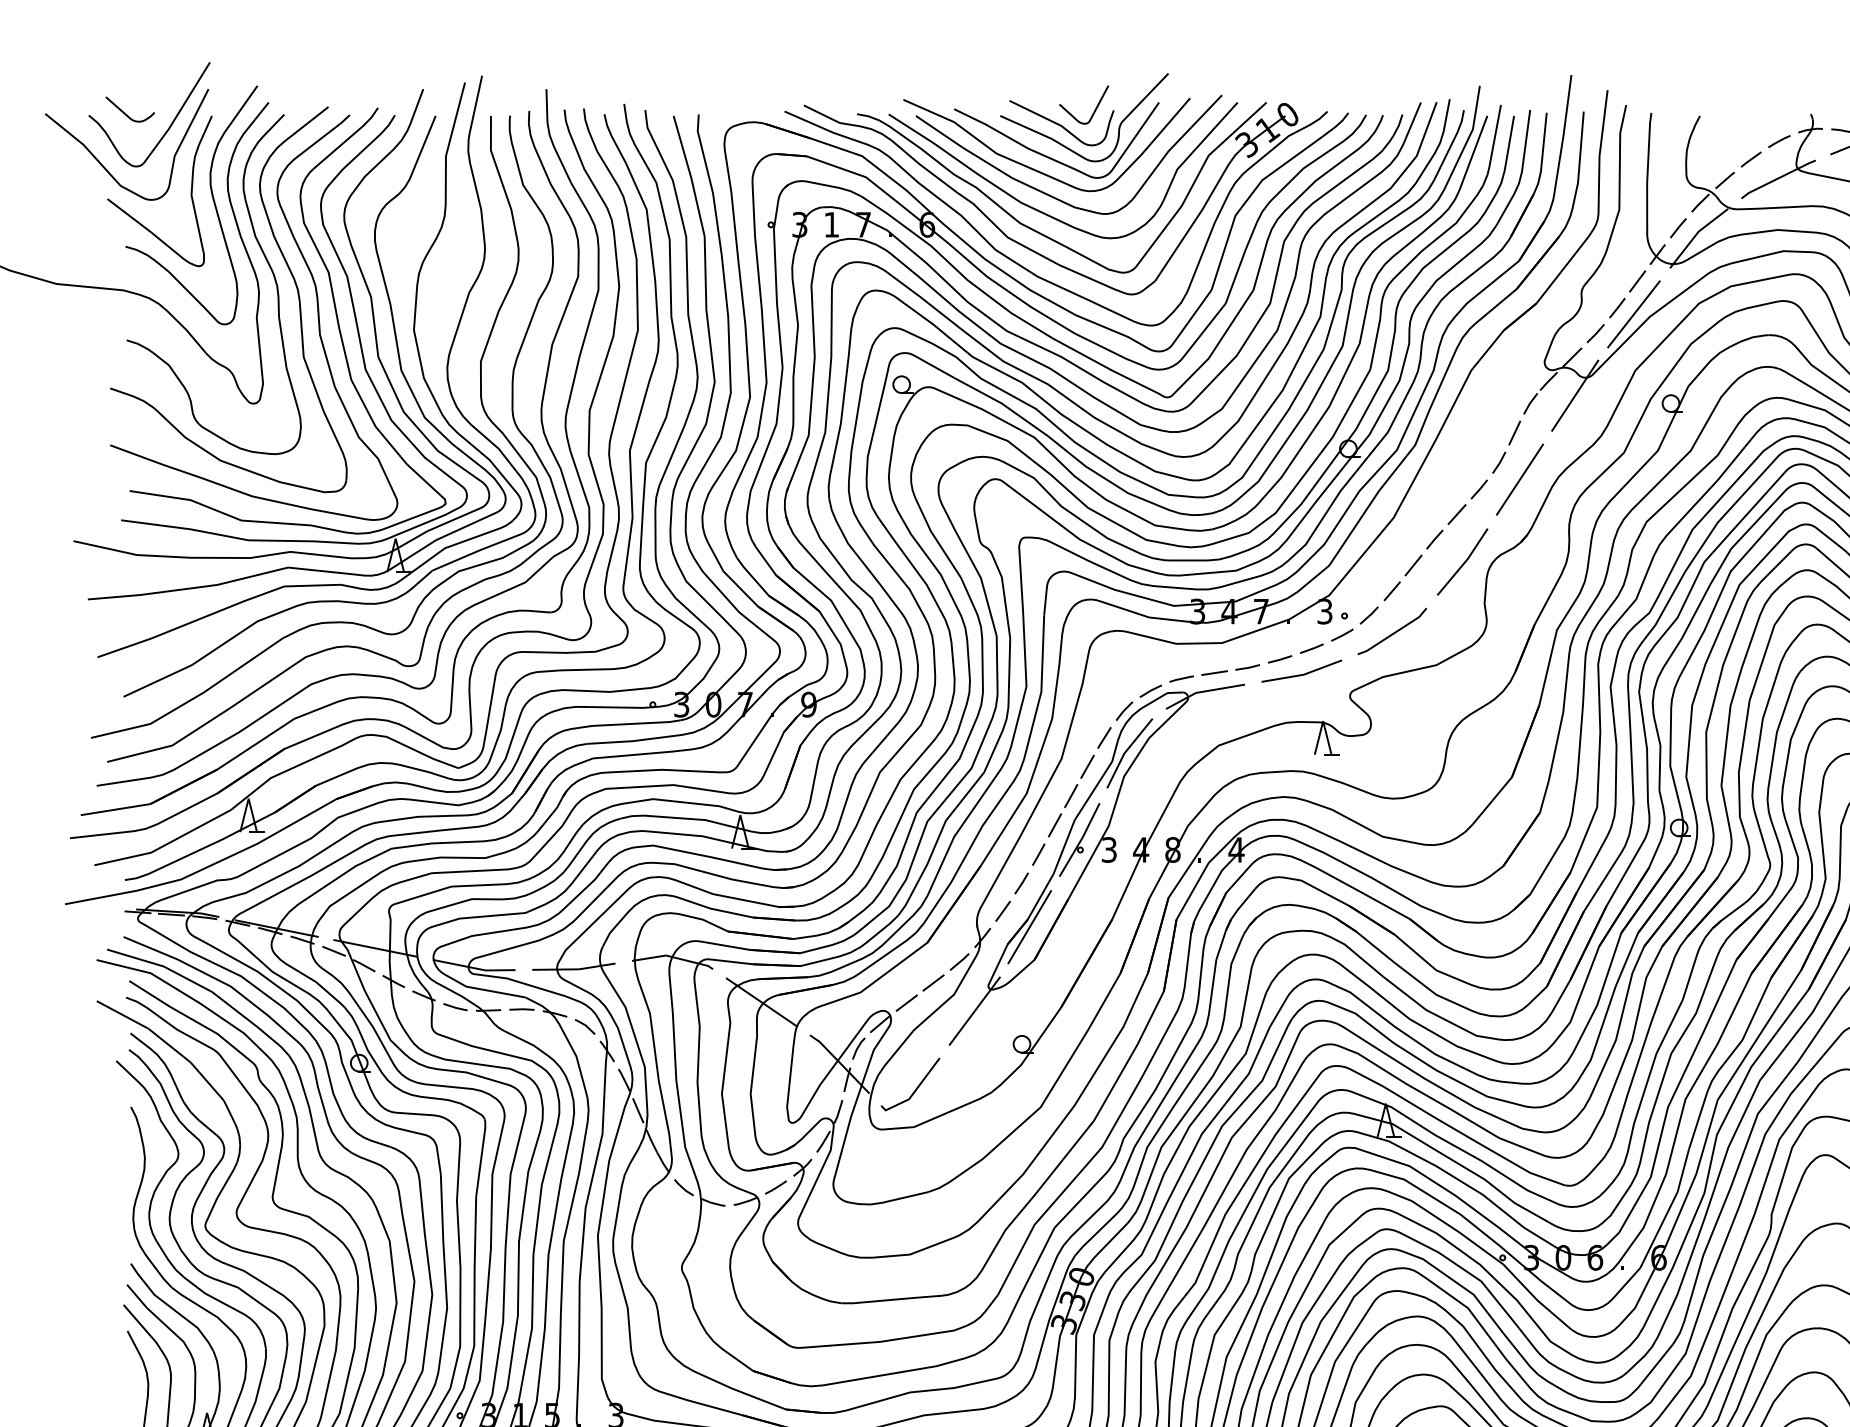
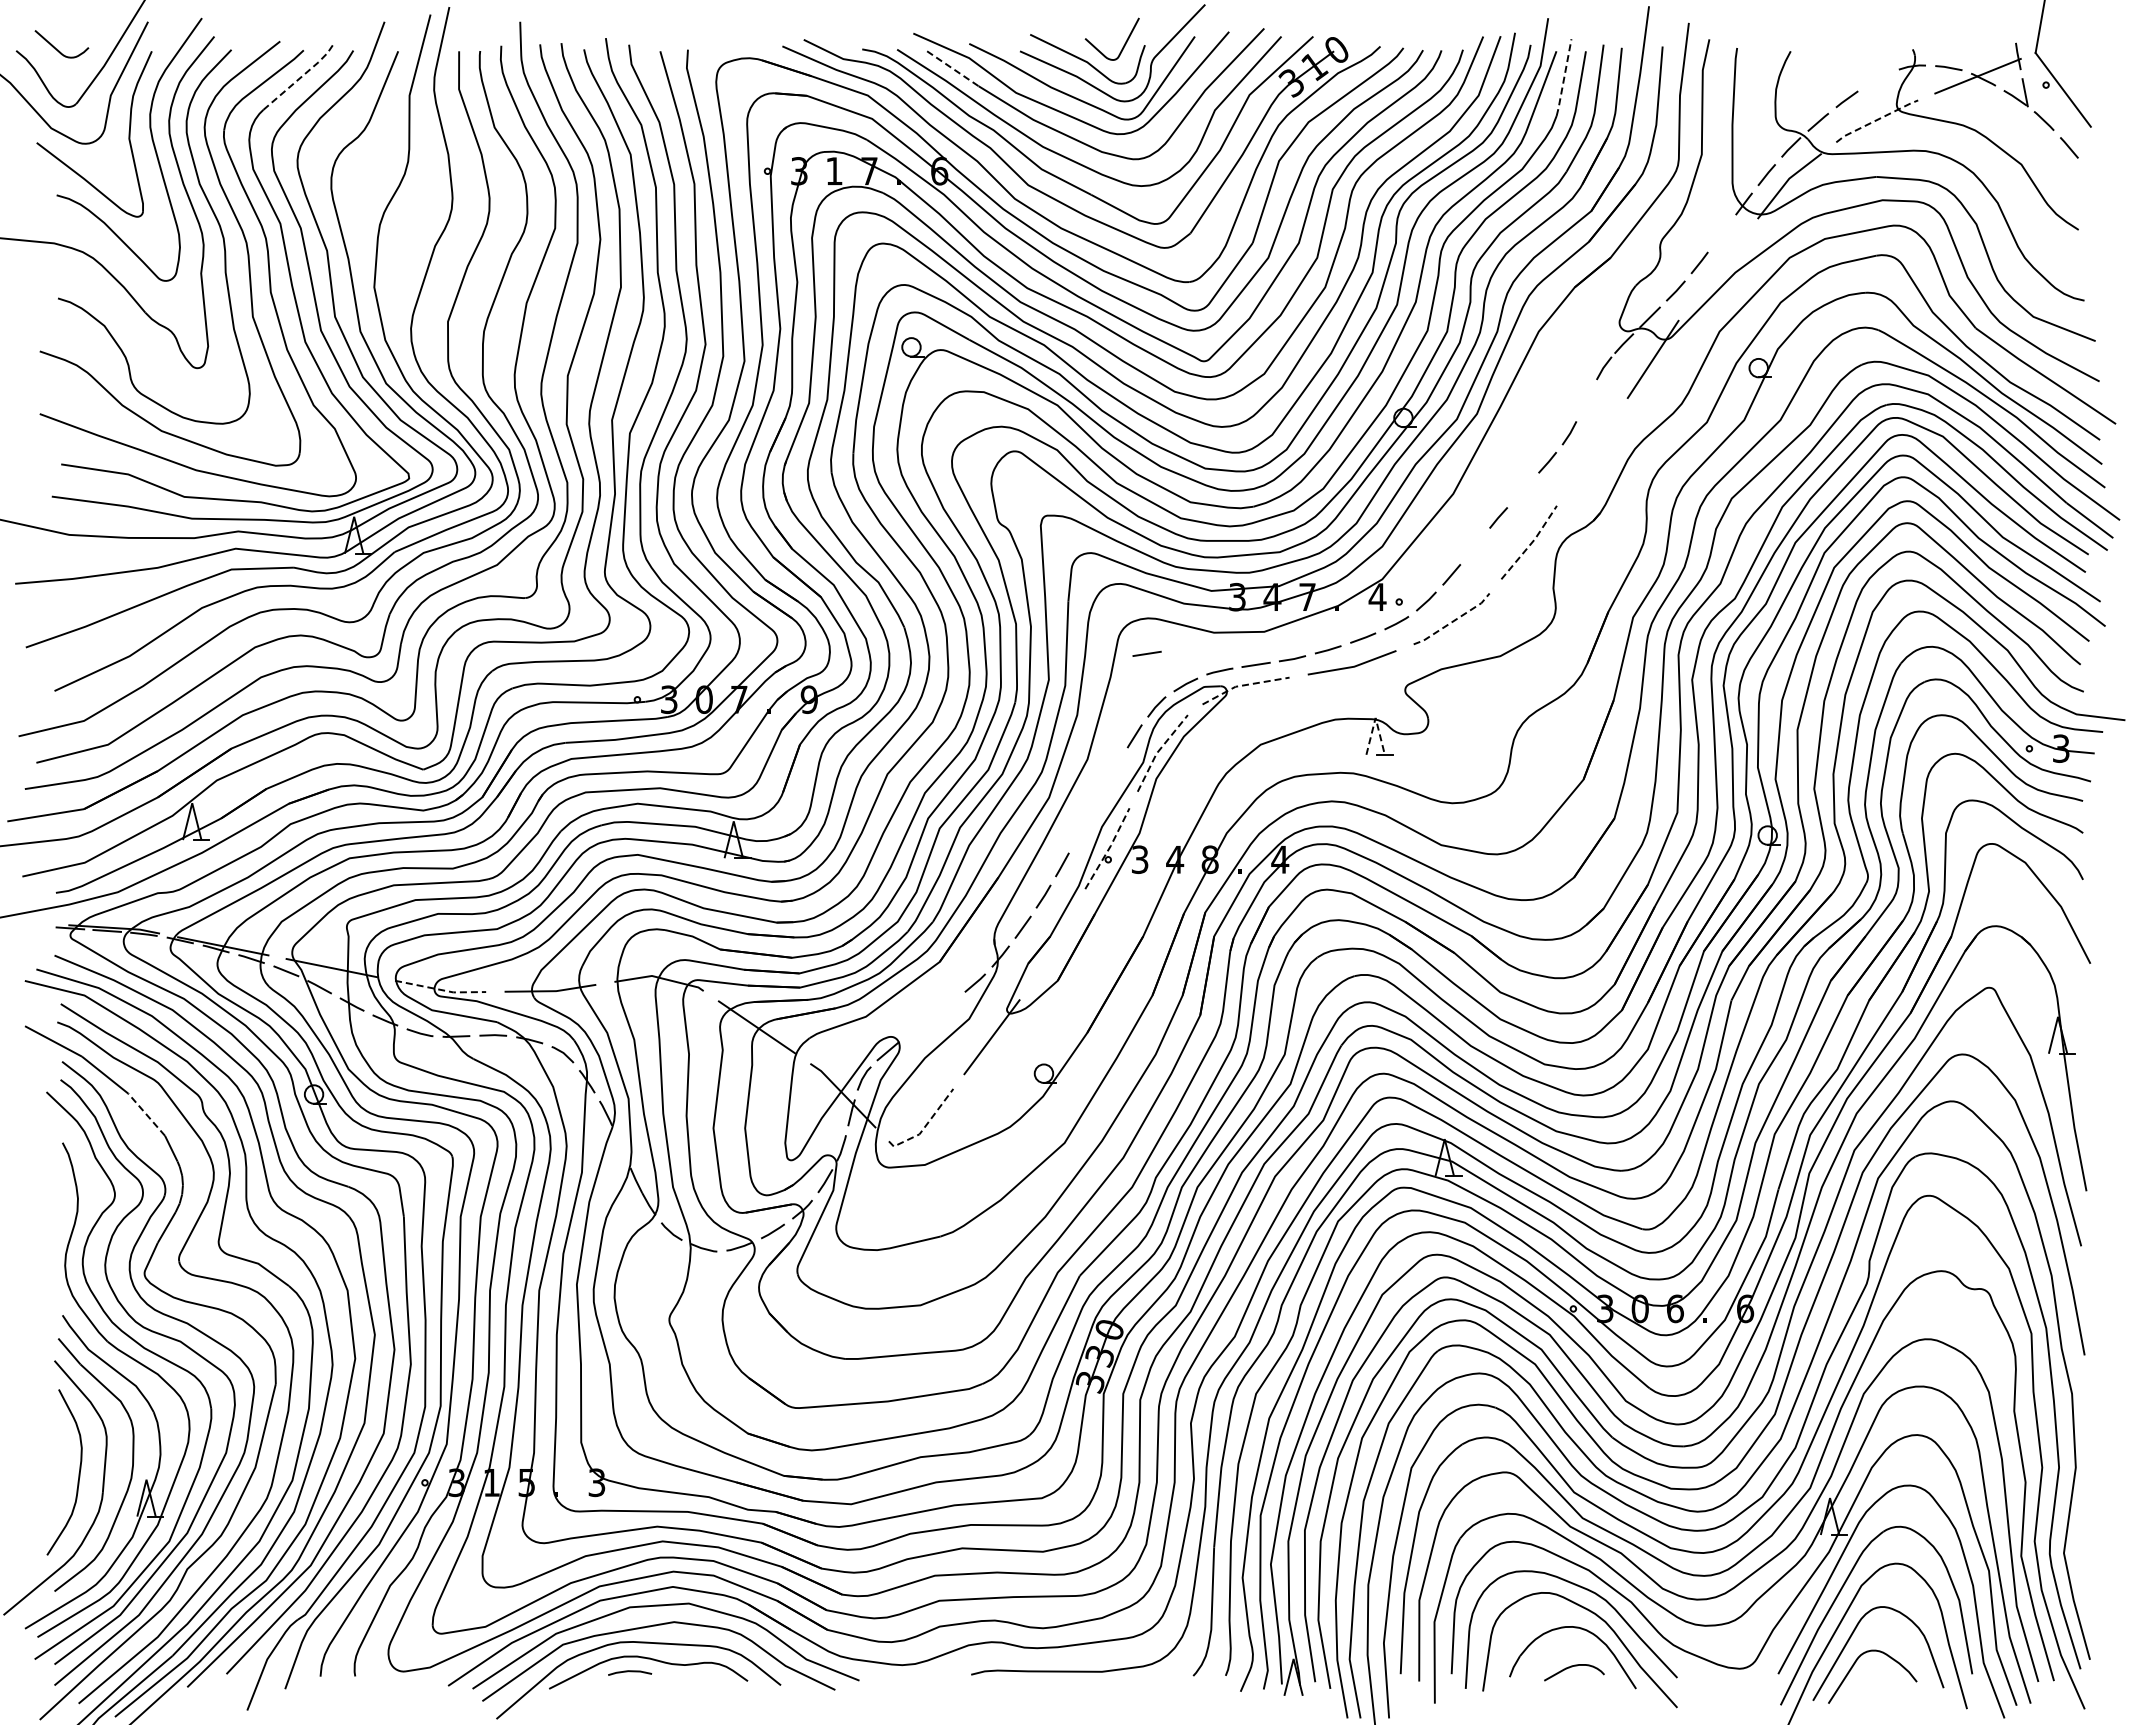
line: (939, 132) -> (953, 69), solid -> dashed
line: (347, 138) -> (301, 76), solid -> dashed
line: (1494, 140) -> (1564, 78), solid -> dashed
line: (1778, 141) -> (1877, 79), removed
line: (1777, 178) -> (1876, 120), solid -> dashed
line: (1637, 281) -> (1721, 233), removed
line: (1633, 314) -> (1717, 269), removed
line: (1514, 433) -> (1586, 400), removed
line: (1520, 479) -> (1592, 451), removed
line: (1456, 514) -> (1522, 490), removed
line: (1464, 562) -> (1531, 543), solid -> dashed
line: (1412, 565) -> (1474, 546), removed
text: (1324, 611) -> (1377, 597), 3 -> 4
line: (1393, 633) -> (1453, 621), solid -> dashed
line: (1115, 662) -> (1146, 653), added
line: (1203, 691) -> (1243, 685), solid -> dashed
line: (1323, 720) -> (1375, 717), solid -> dashed
line: (1126, 751) -> (1158, 751), solid -> dashed
line: (1086, 767) -> (1115, 768), removed
line: (1070, 796) -> (1097, 800), removed
line: (1054, 825) -> (1079, 832), removed
line: (1080, 840) -> (1108, 849), solid -> dashed
line: (1029, 926) -> (1052, 944), removed
line: (474, 967) -> (440, 989), solid -> dashed
line: (933, 982) -> (946, 1005), removed
line: (907, 1003) -> (917, 1028), removed
line: (207, 1081) -> (146, 1114), solid -> dashed
line: (913, 1093) -> (924, 1127), solid -> dashed
line: (637, 1110) -> (620, 1146), removed

